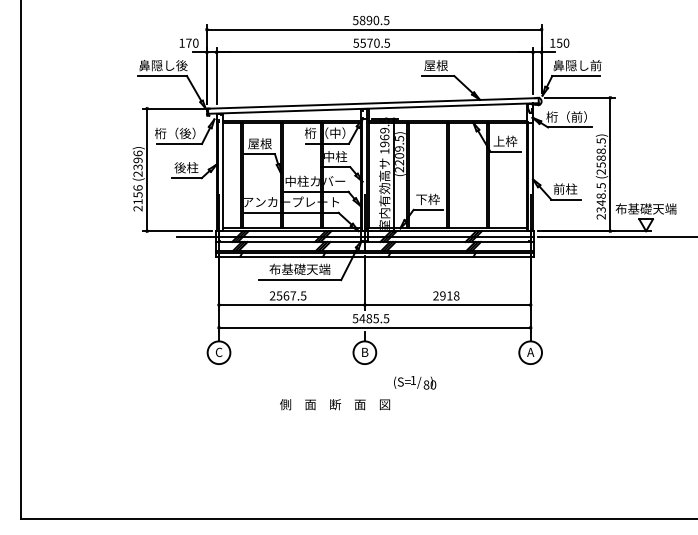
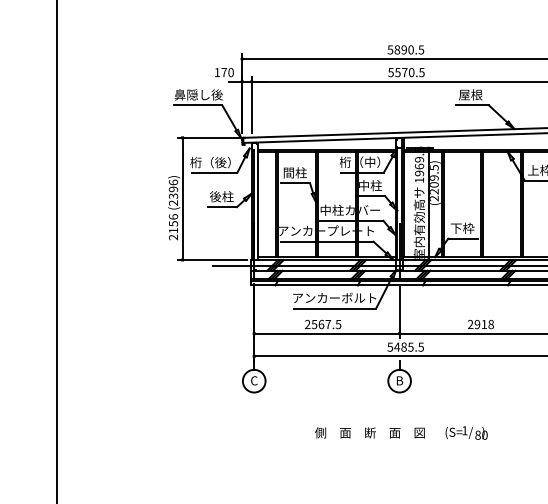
text: (259, 143) -> (294, 172), 屋根 -> 間柱
text: (299, 268) -> (334, 297), 布基礎天端 -> アンカーボルト
text: (415, 382) -> (467, 432), moved

